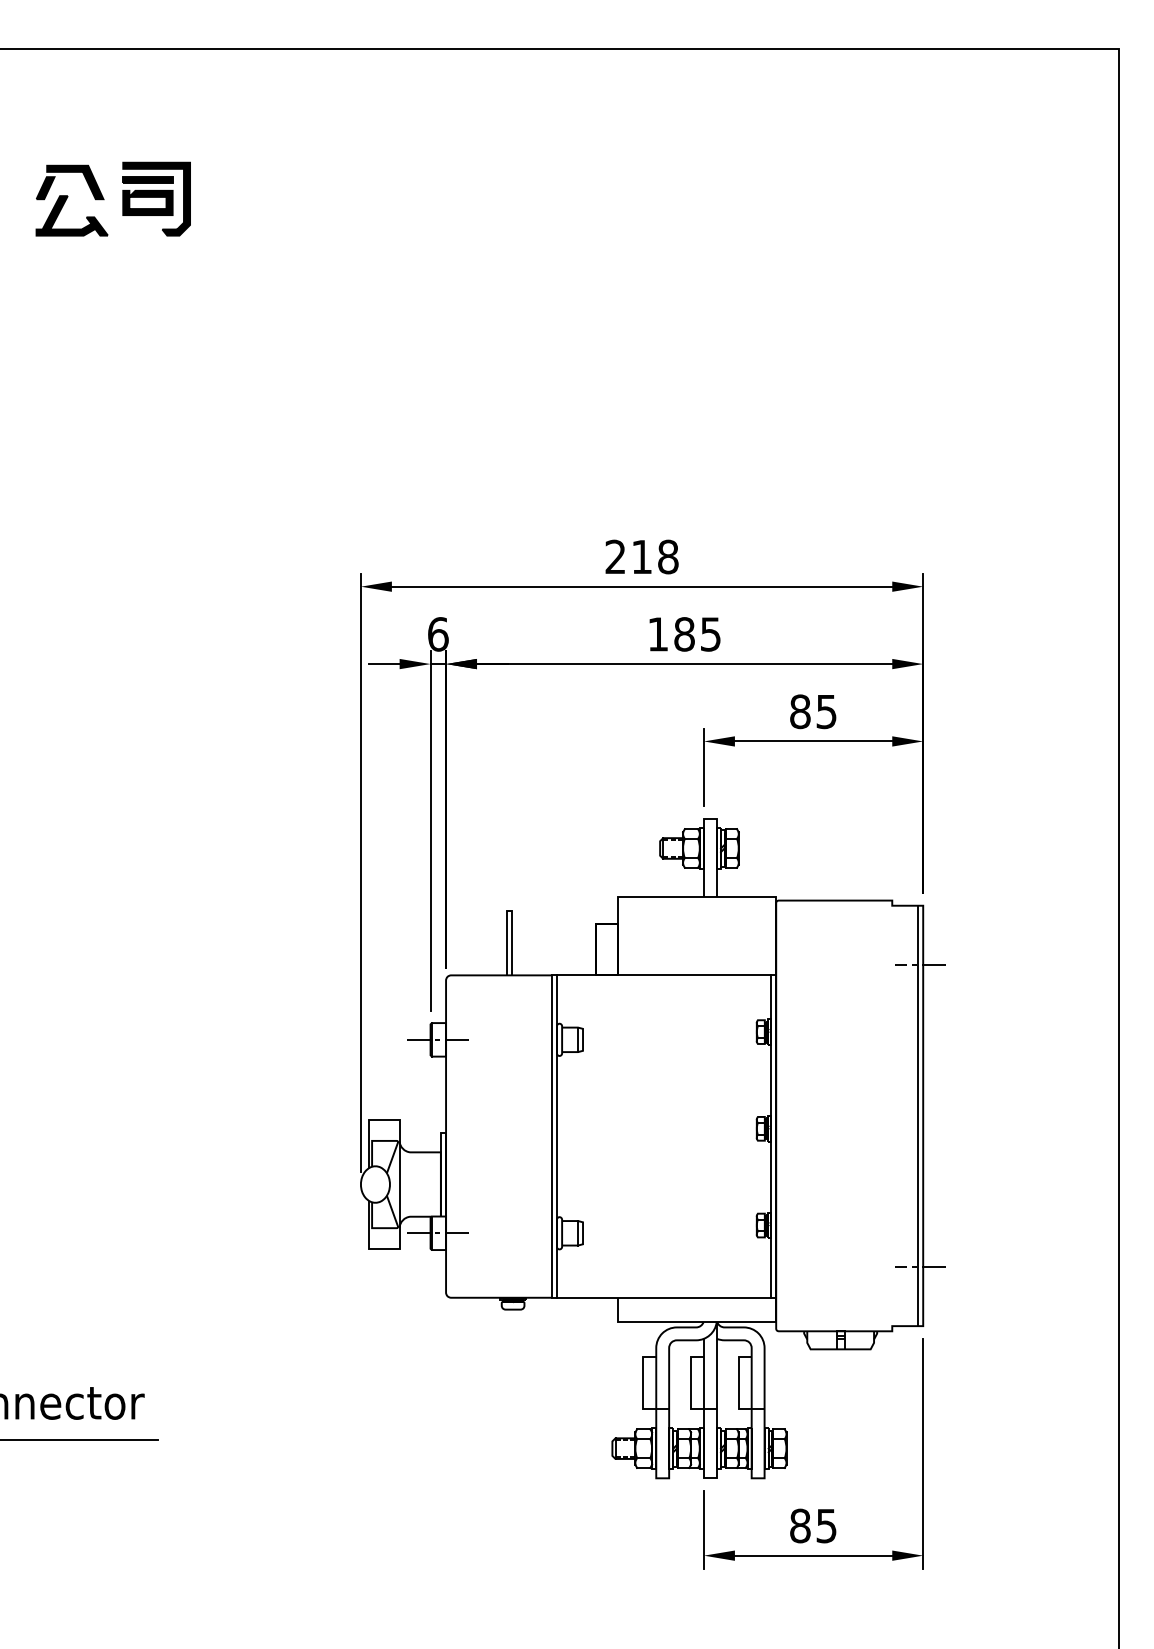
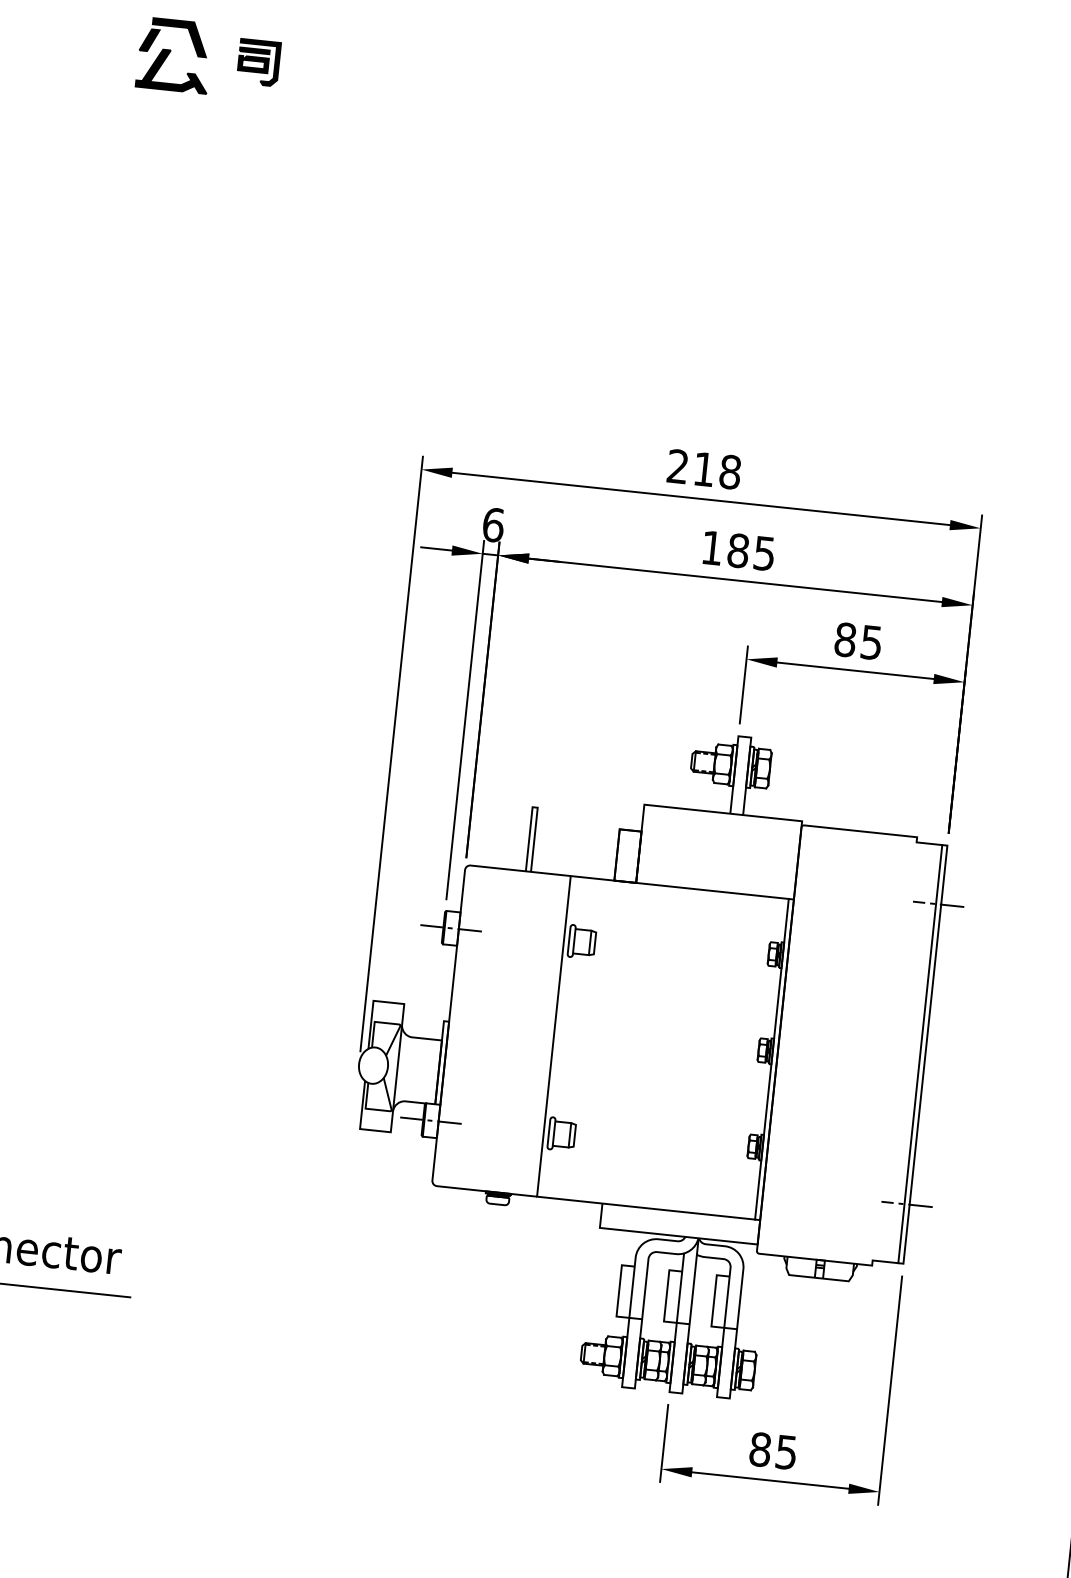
part: (156, 198) -> (258, 62), size x0.6
line: (556, 1136) -> (558, 1036), removed

